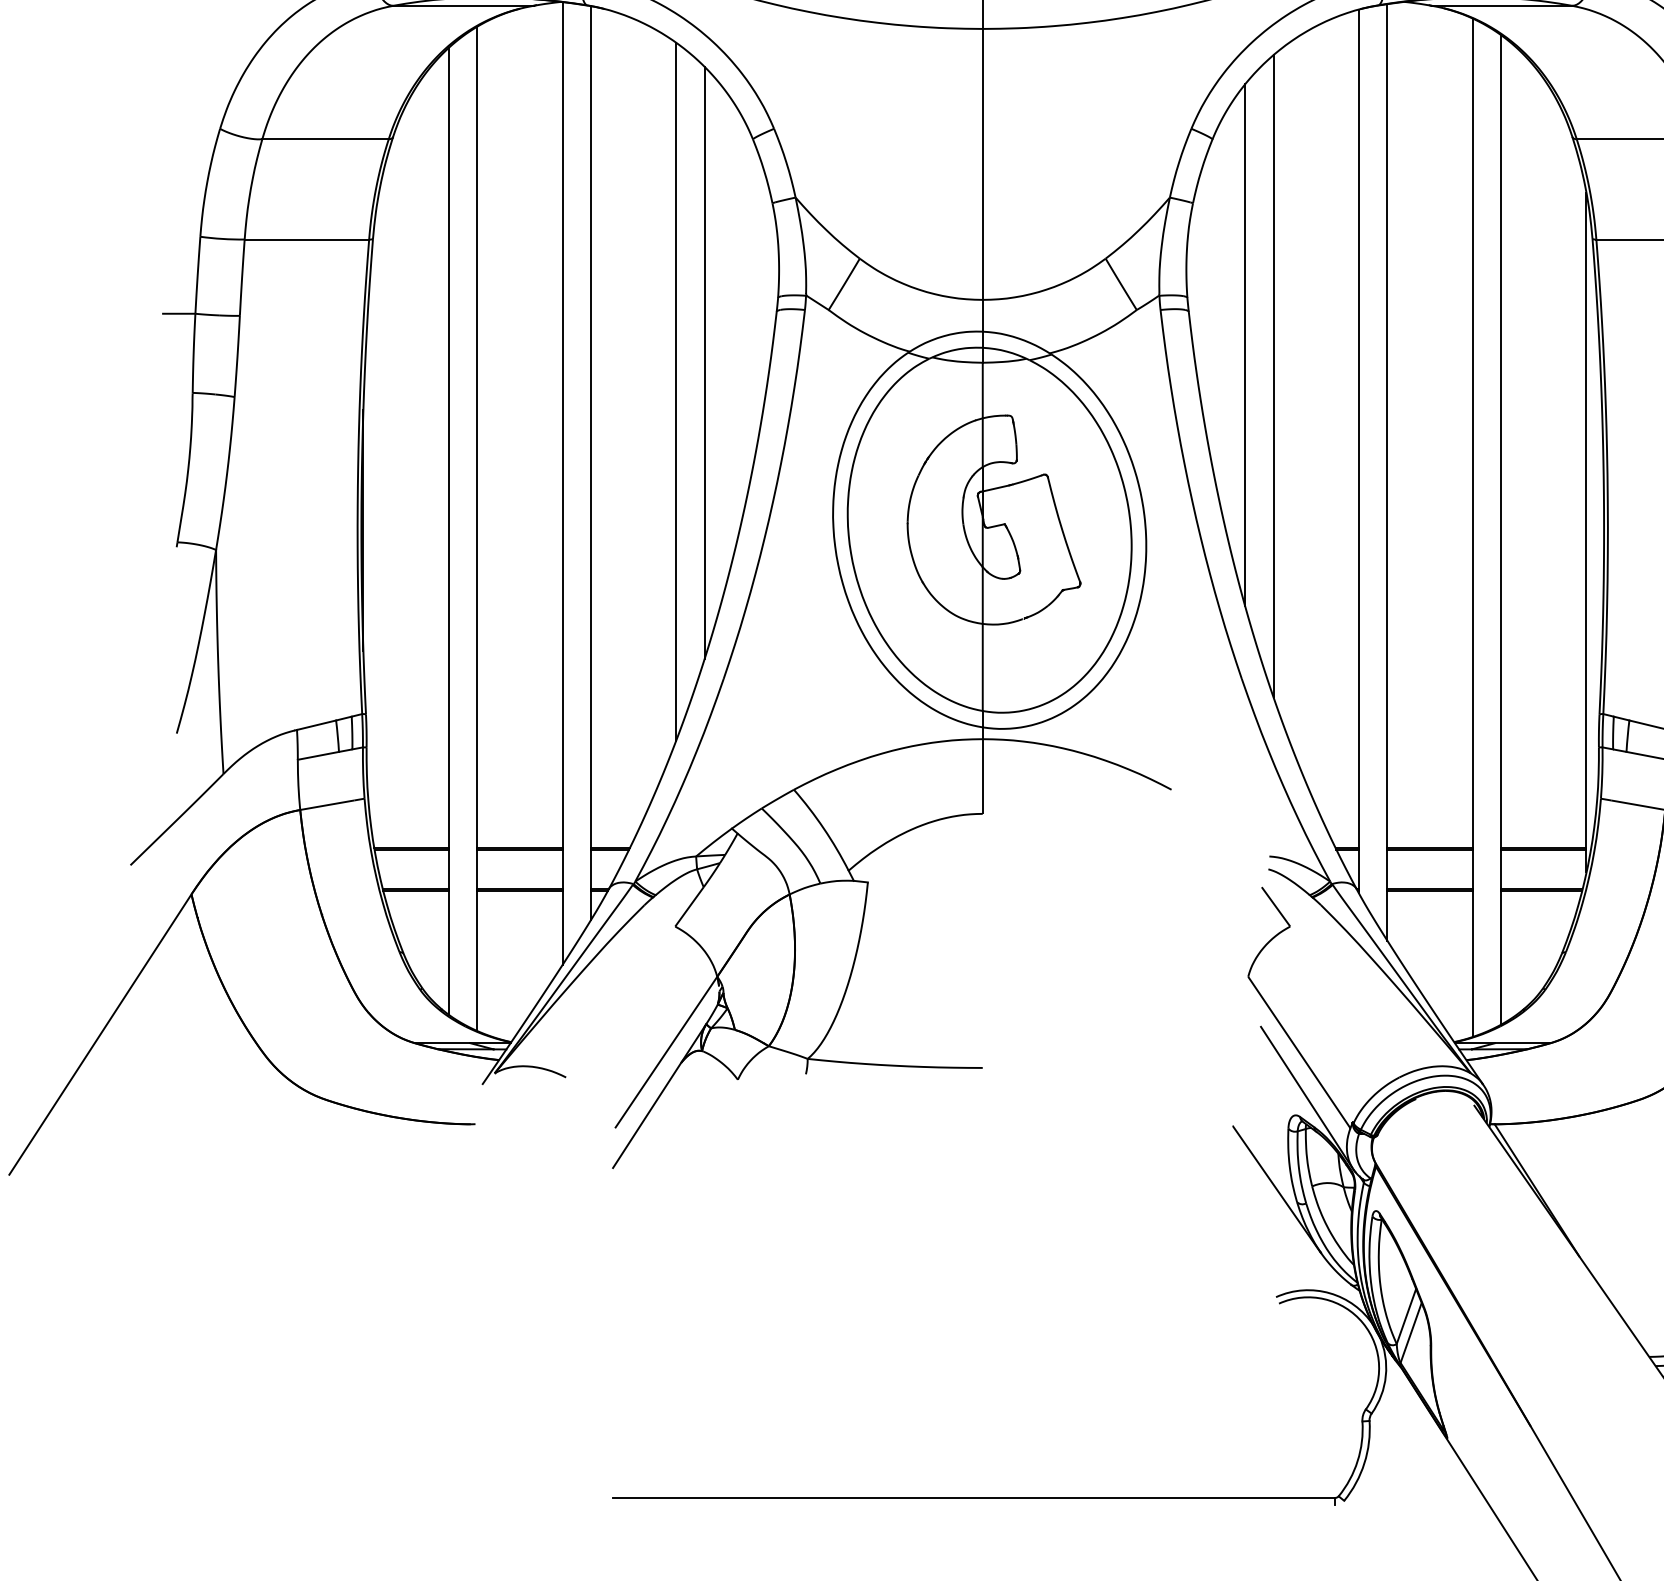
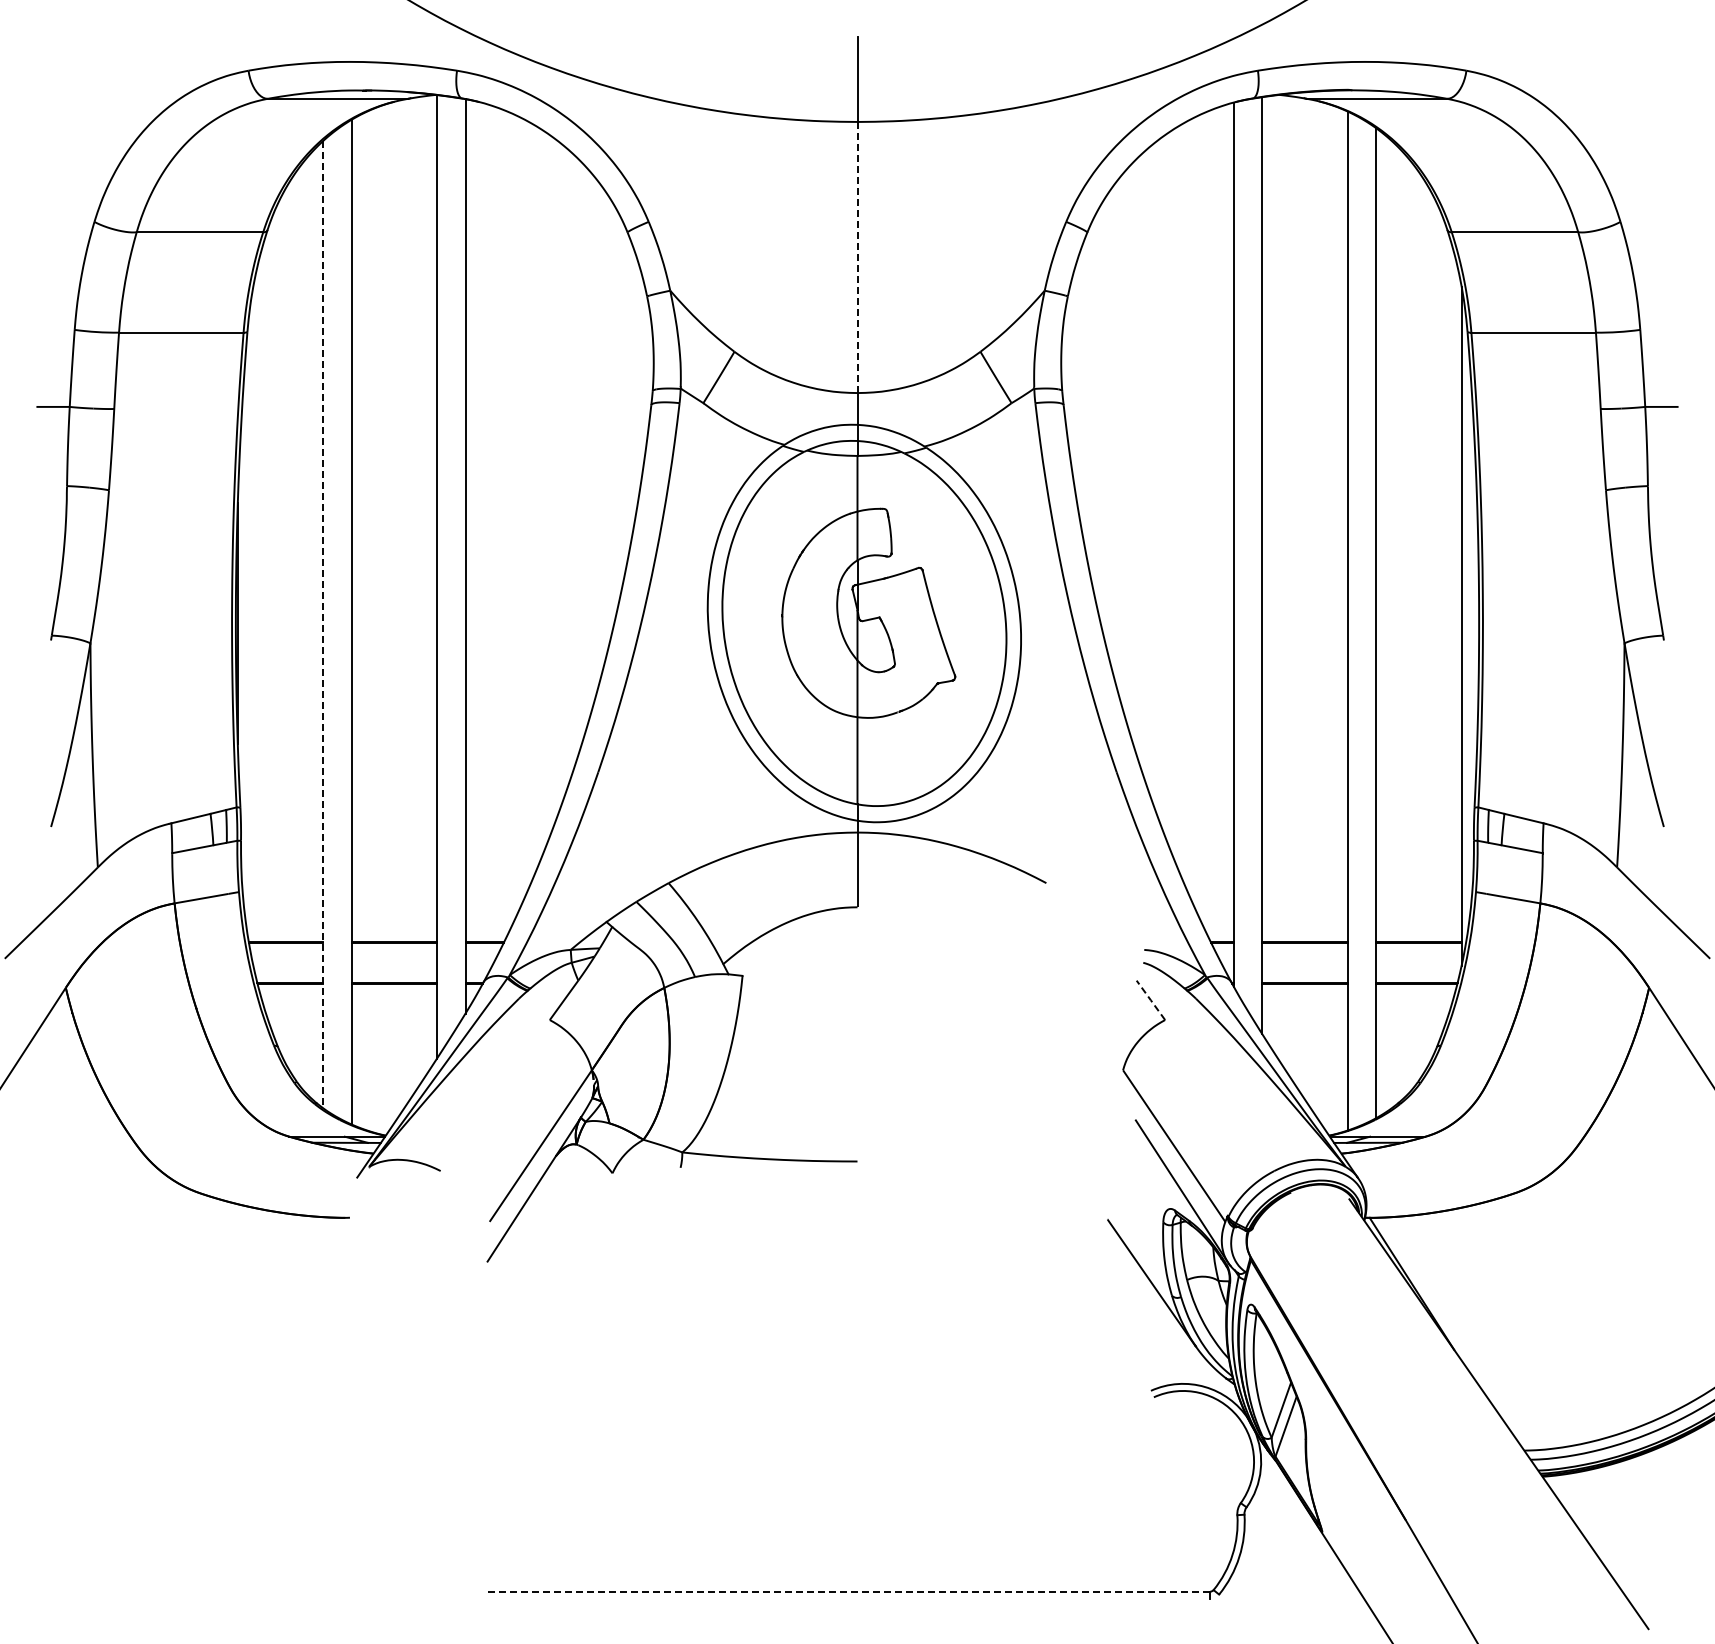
line: (982, 164) -> (857, 257), solid -> dashed
line: (1245, 345) -> (1120, 438), removed
line: (704, 363) -> (579, 456), removed
line: (1273, 376) -> (1148, 469), removed
line: (675, 391) -> (550, 484), removed
line: (449, 531) -> (323, 624), solid -> dashed
line: (1275, 907) -> (1150, 1000), solid -> dashed
line: (974, 1497) -> (849, 1591), solid -> dashed

